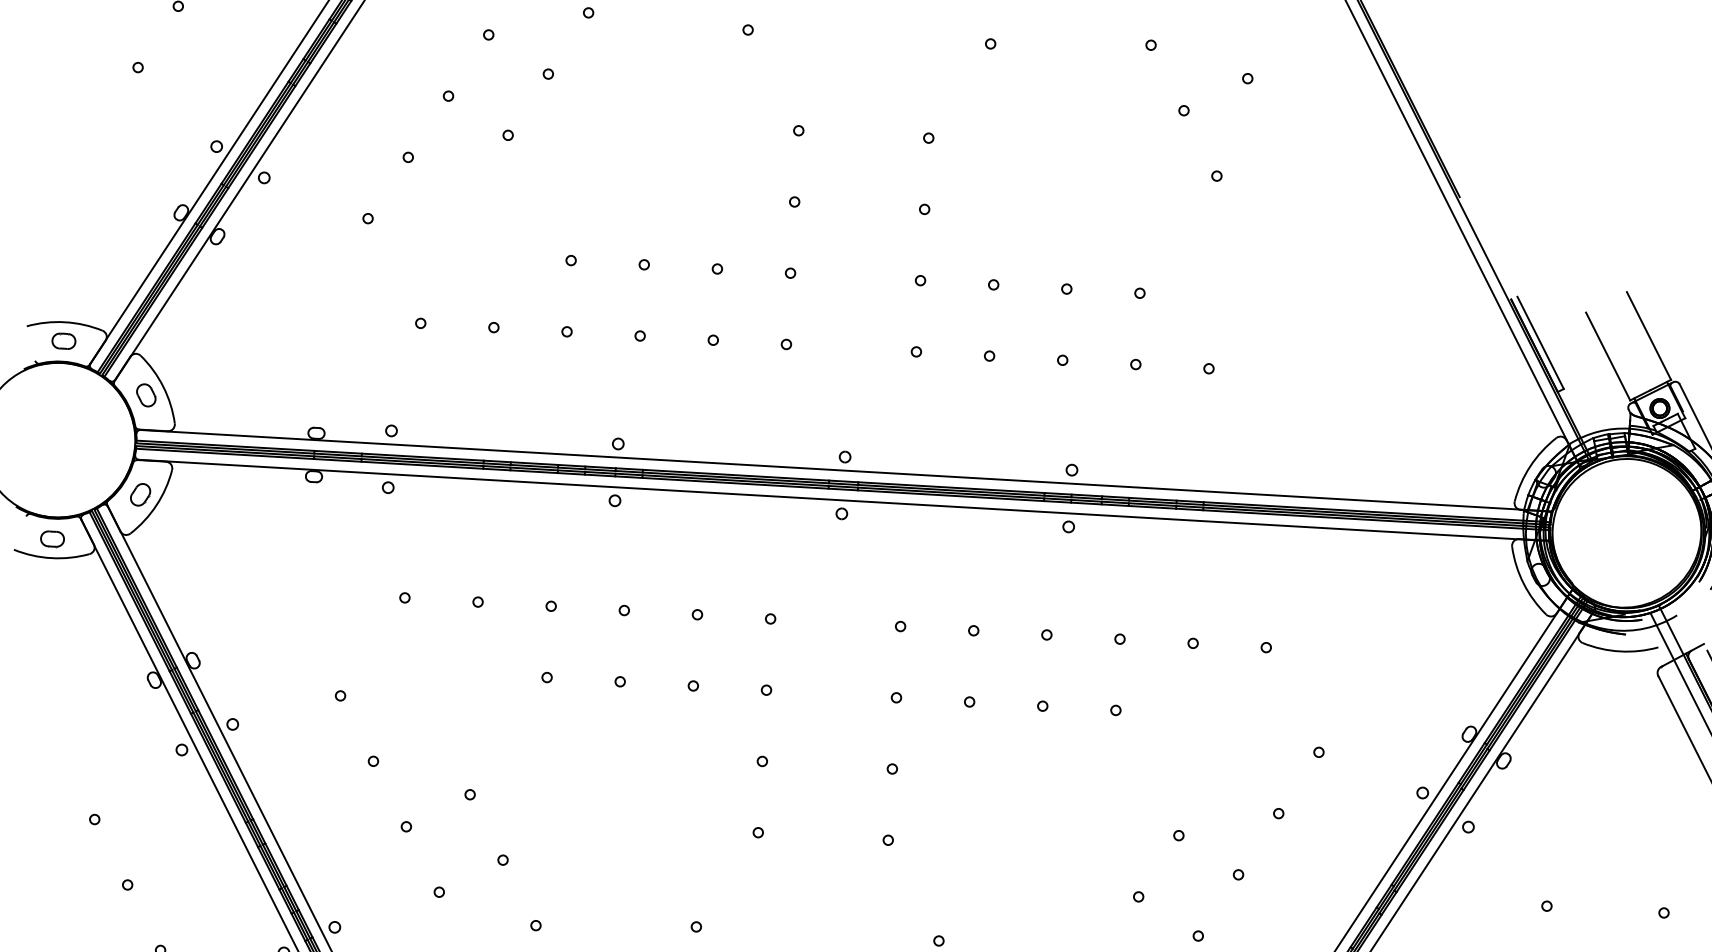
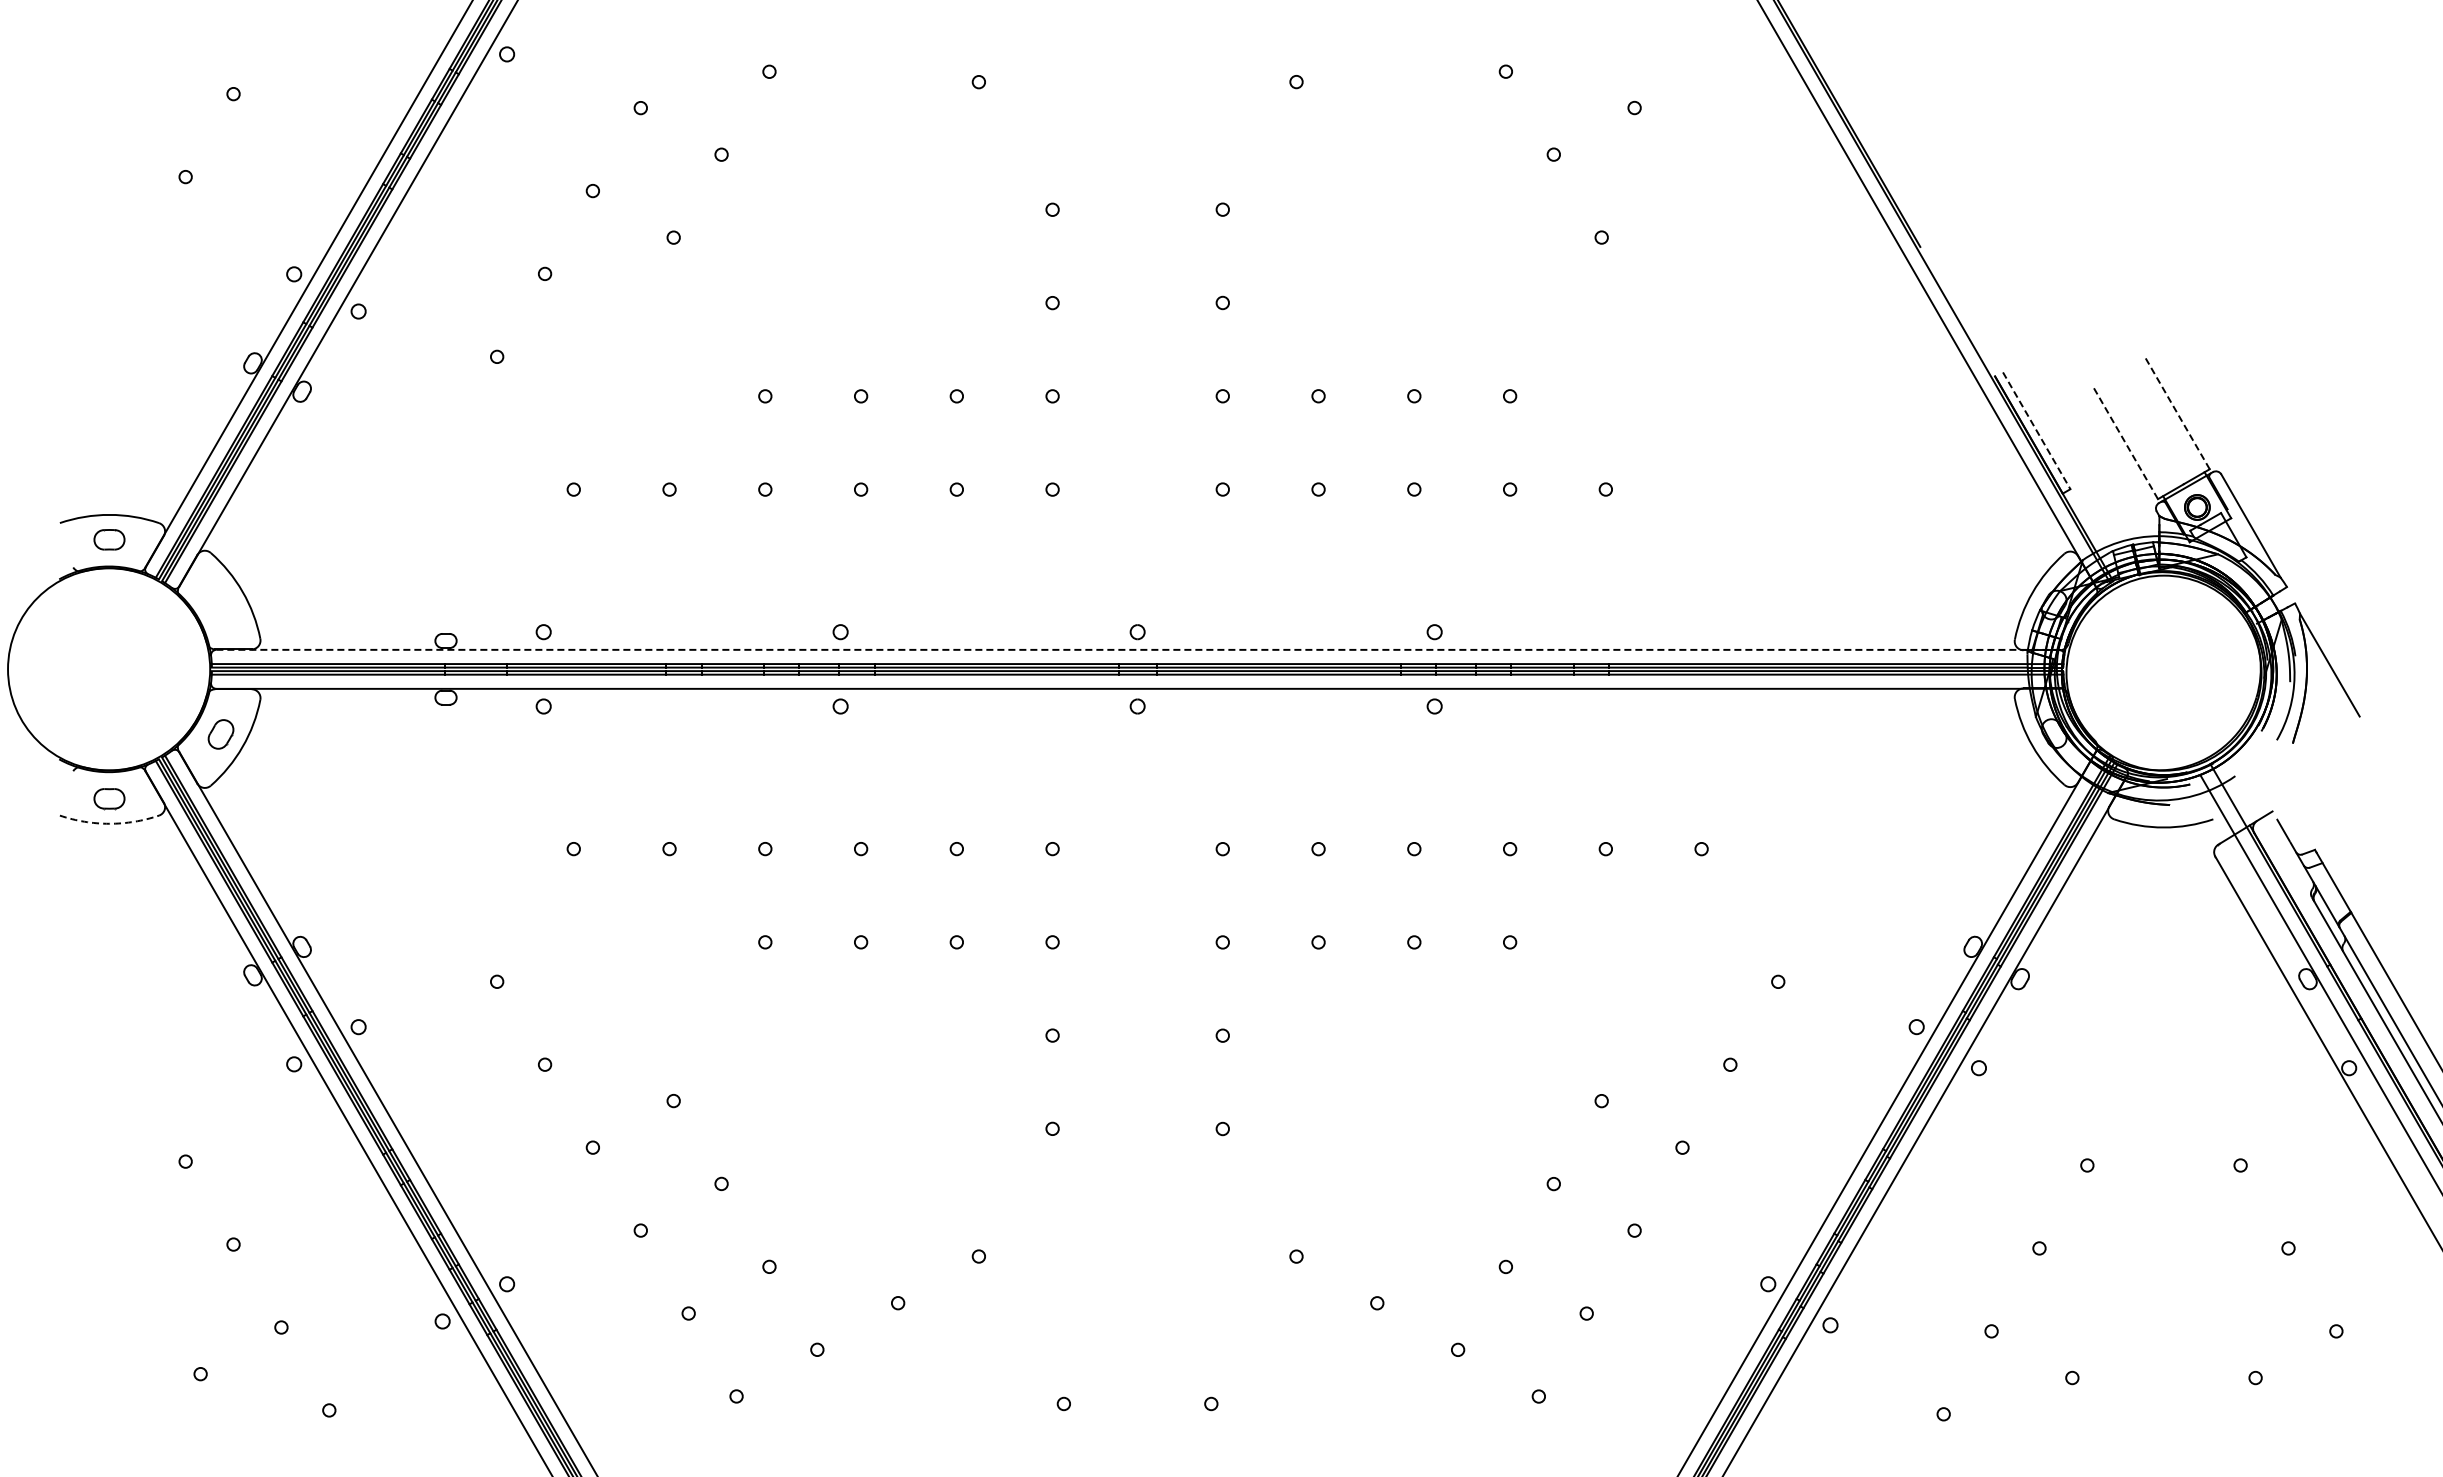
line: (1648, 335) -> (2177, 413), solid -> dashed
line: (1540, 343) -> (2036, 431), solid -> dashed
line: (1607, 356) -> (2125, 443), solid -> dashed
part: (145, 395) -> (220, 604), removed
line: (845, 470) -> (1138, 649), solid -> dashed
arc: (51, 557) -> (109, 823), solid -> dashed

